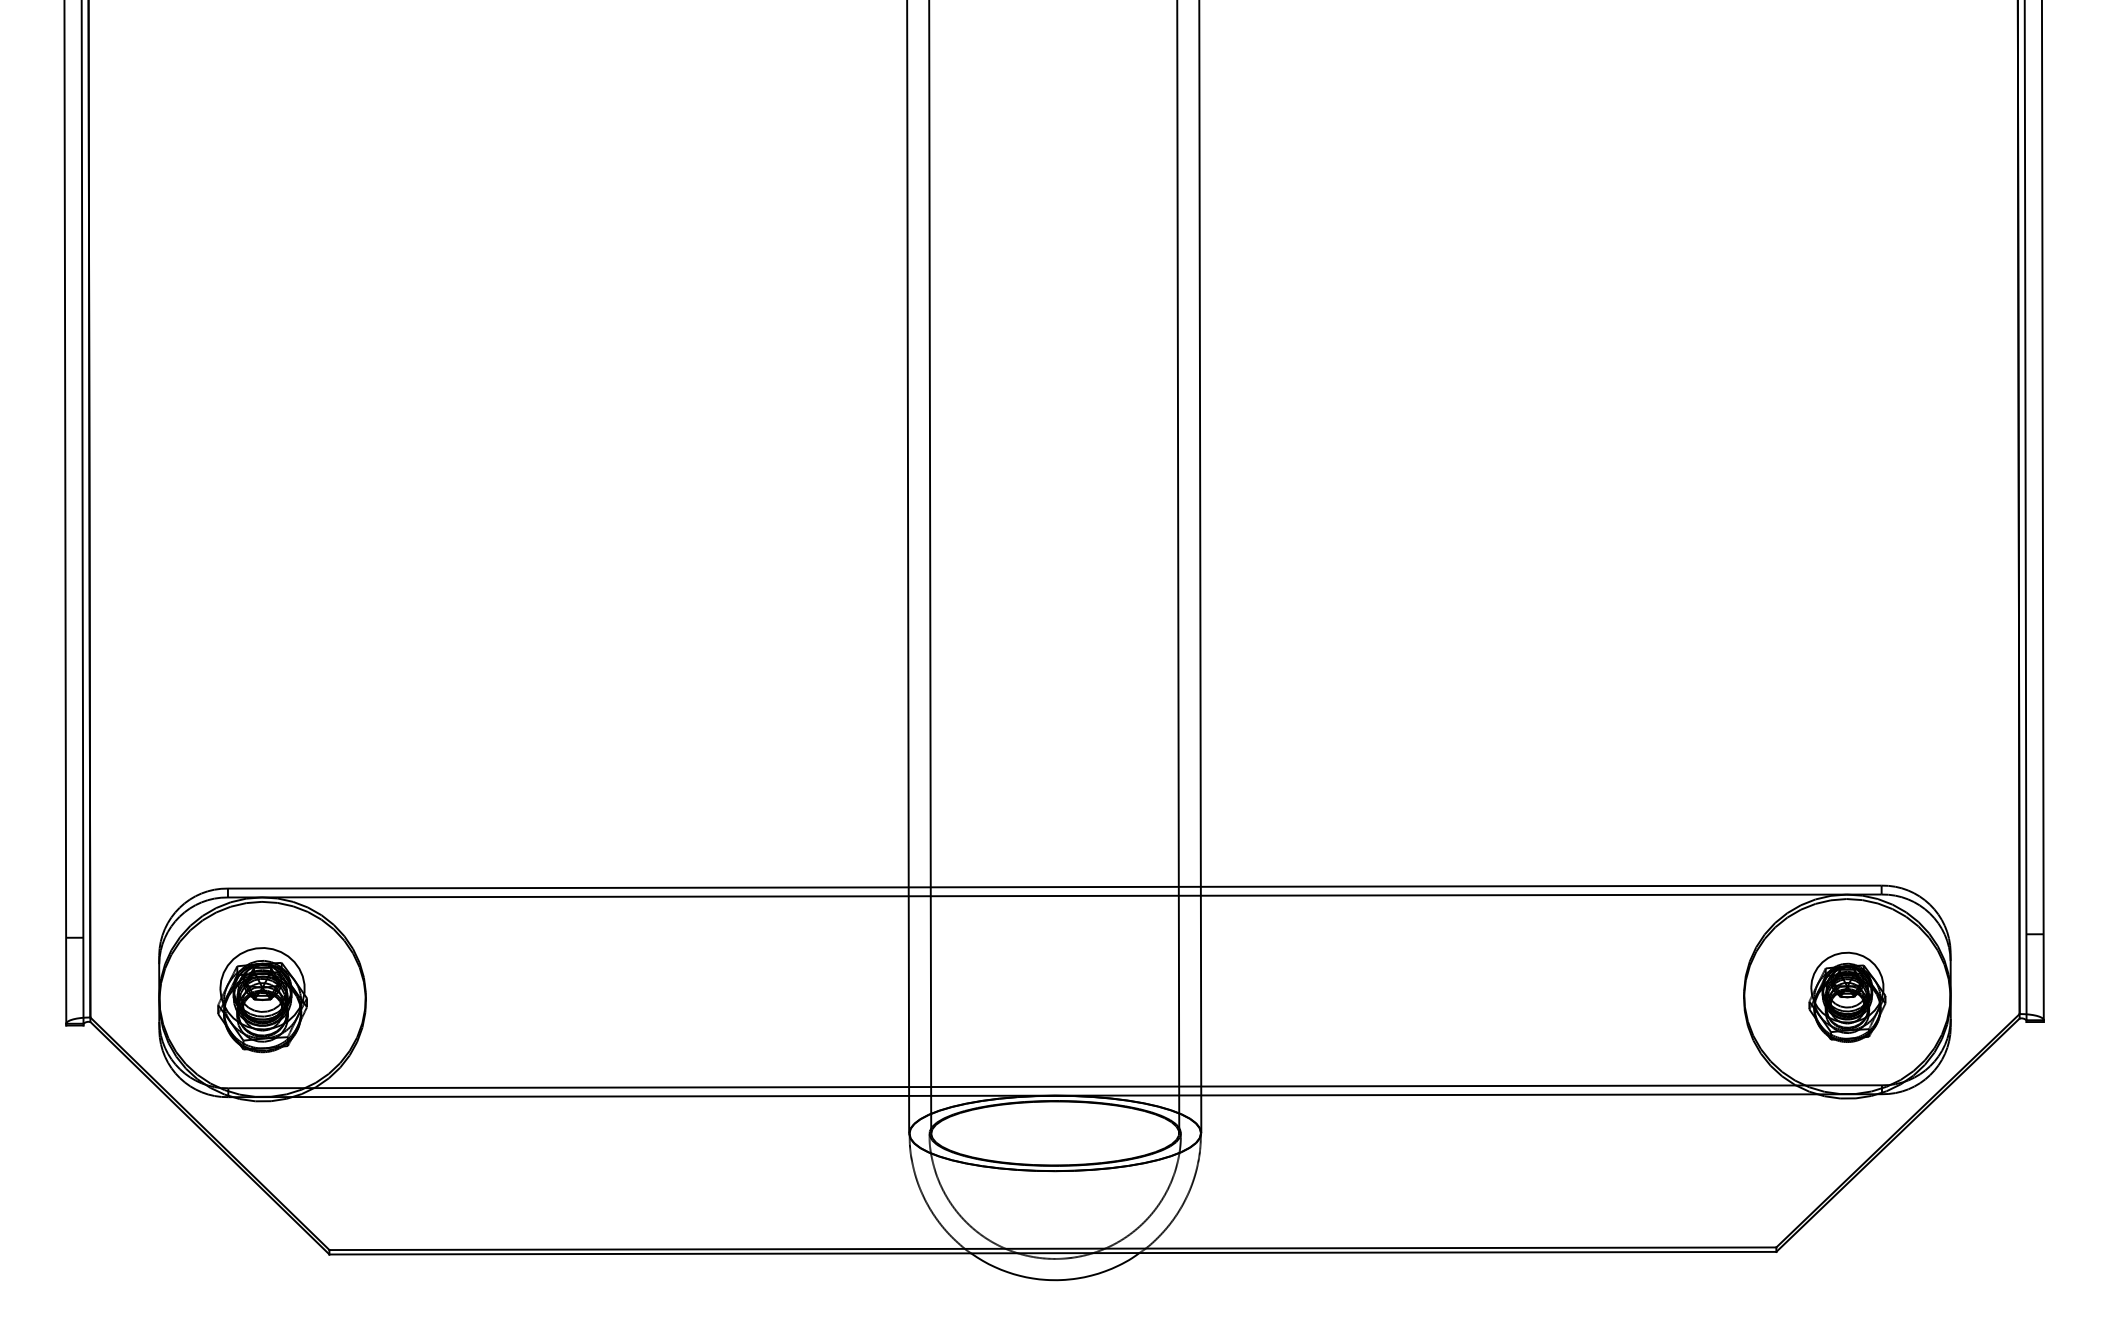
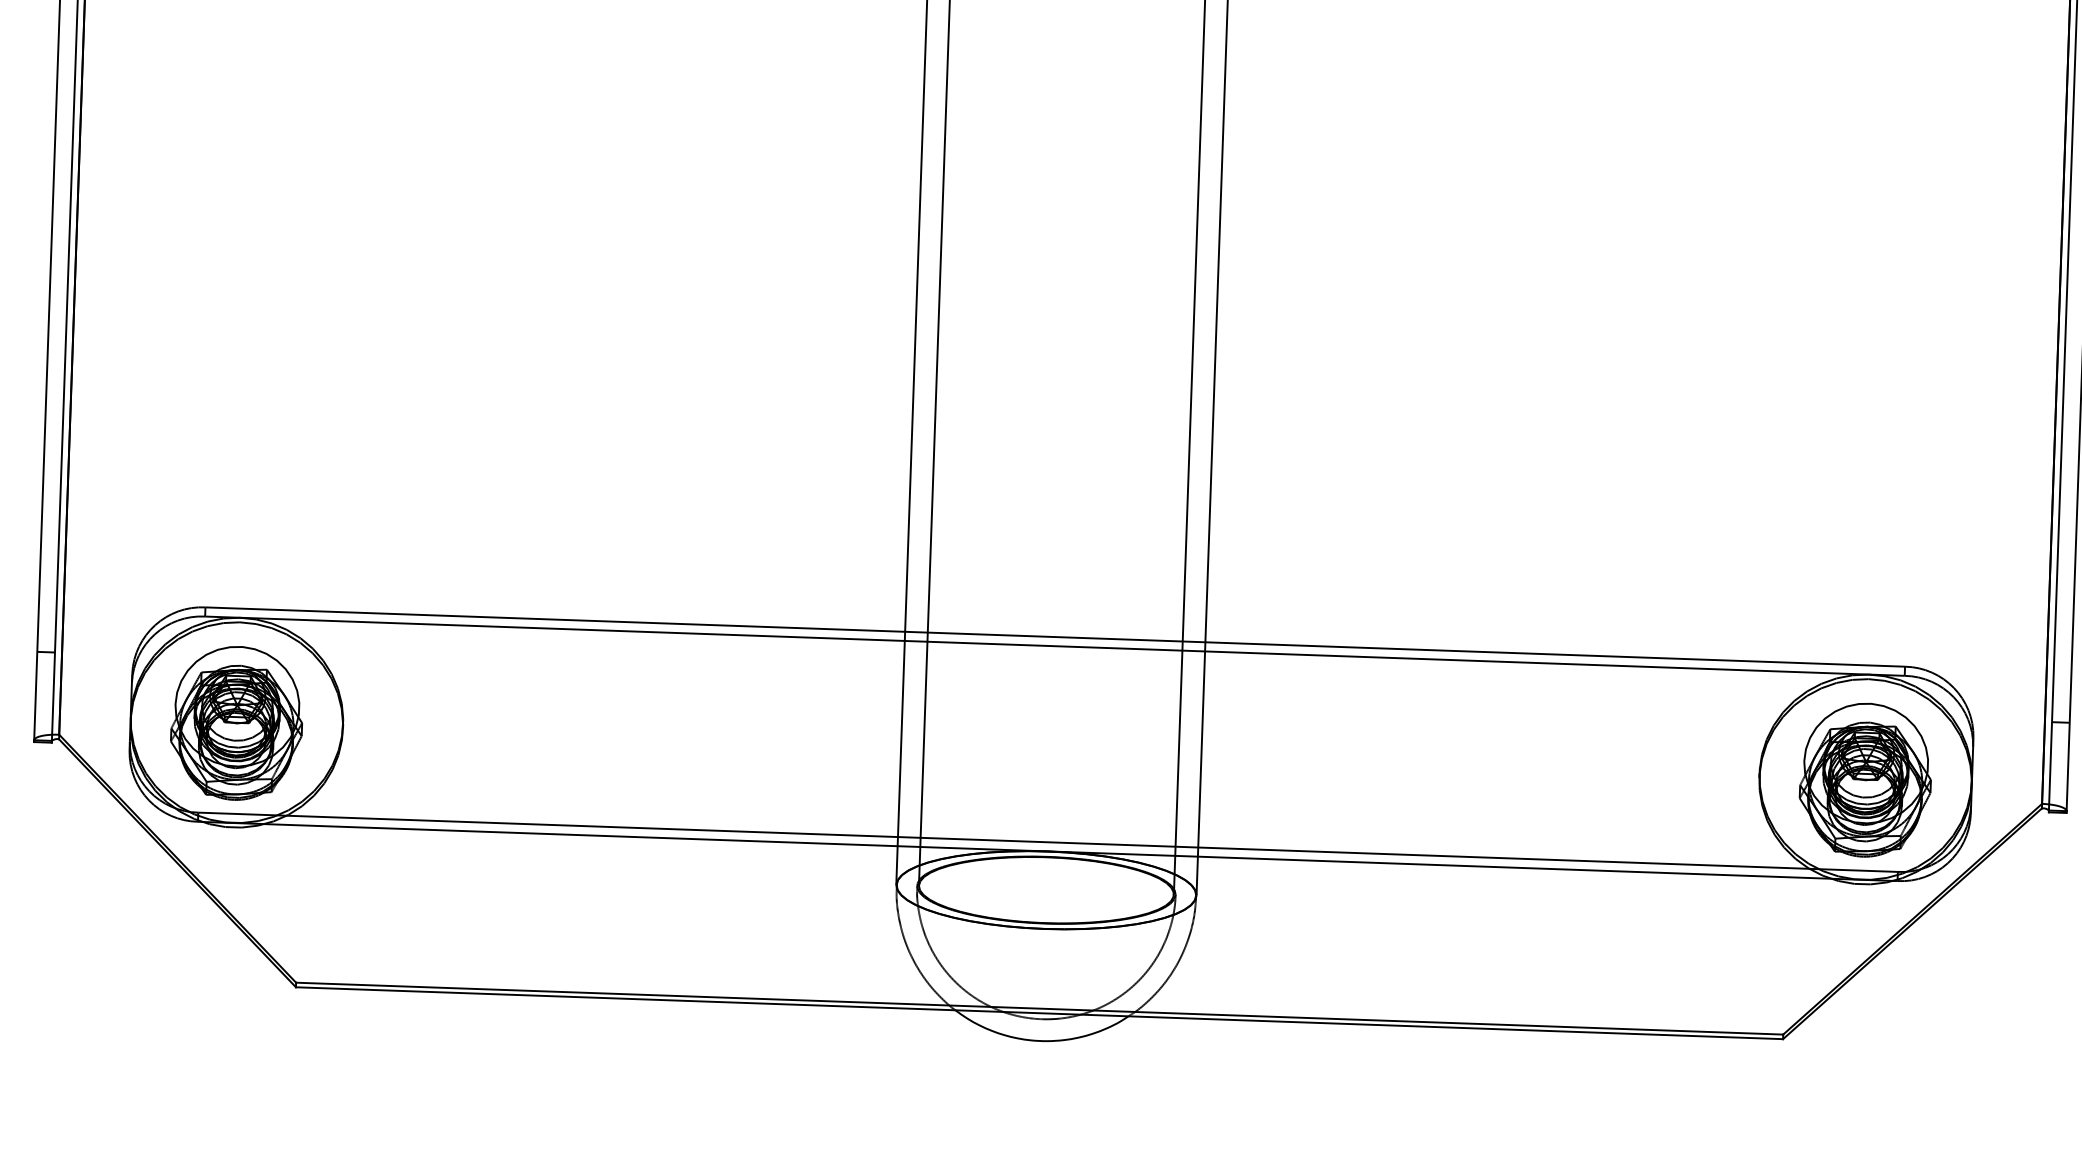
part: (1847, 997) -> (1865, 780), size x1.67
part: (262, 999) -> (236, 722), size x1.43

